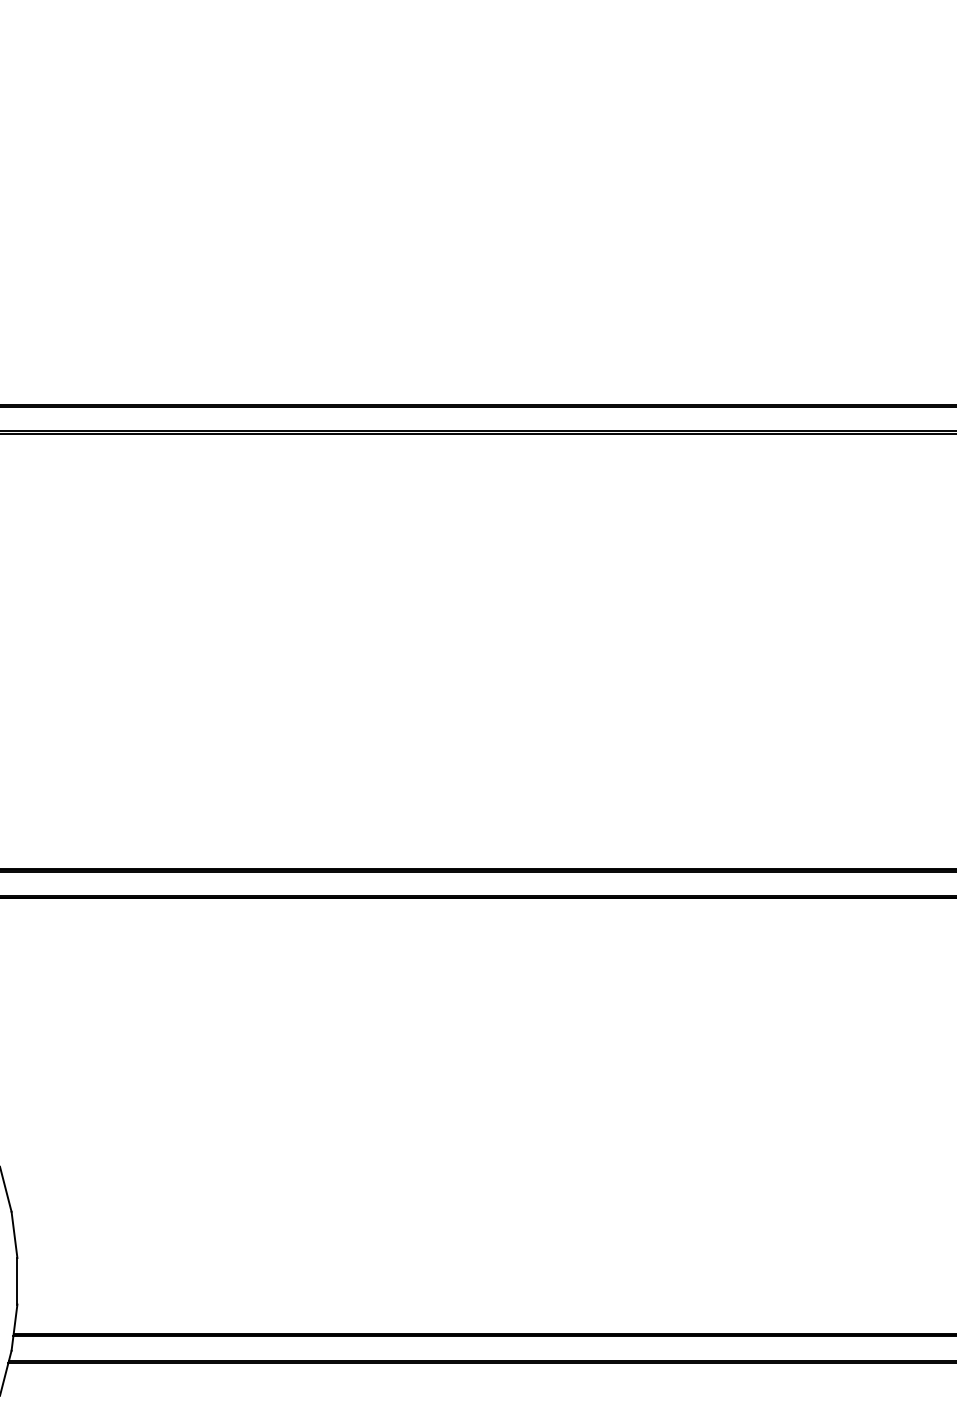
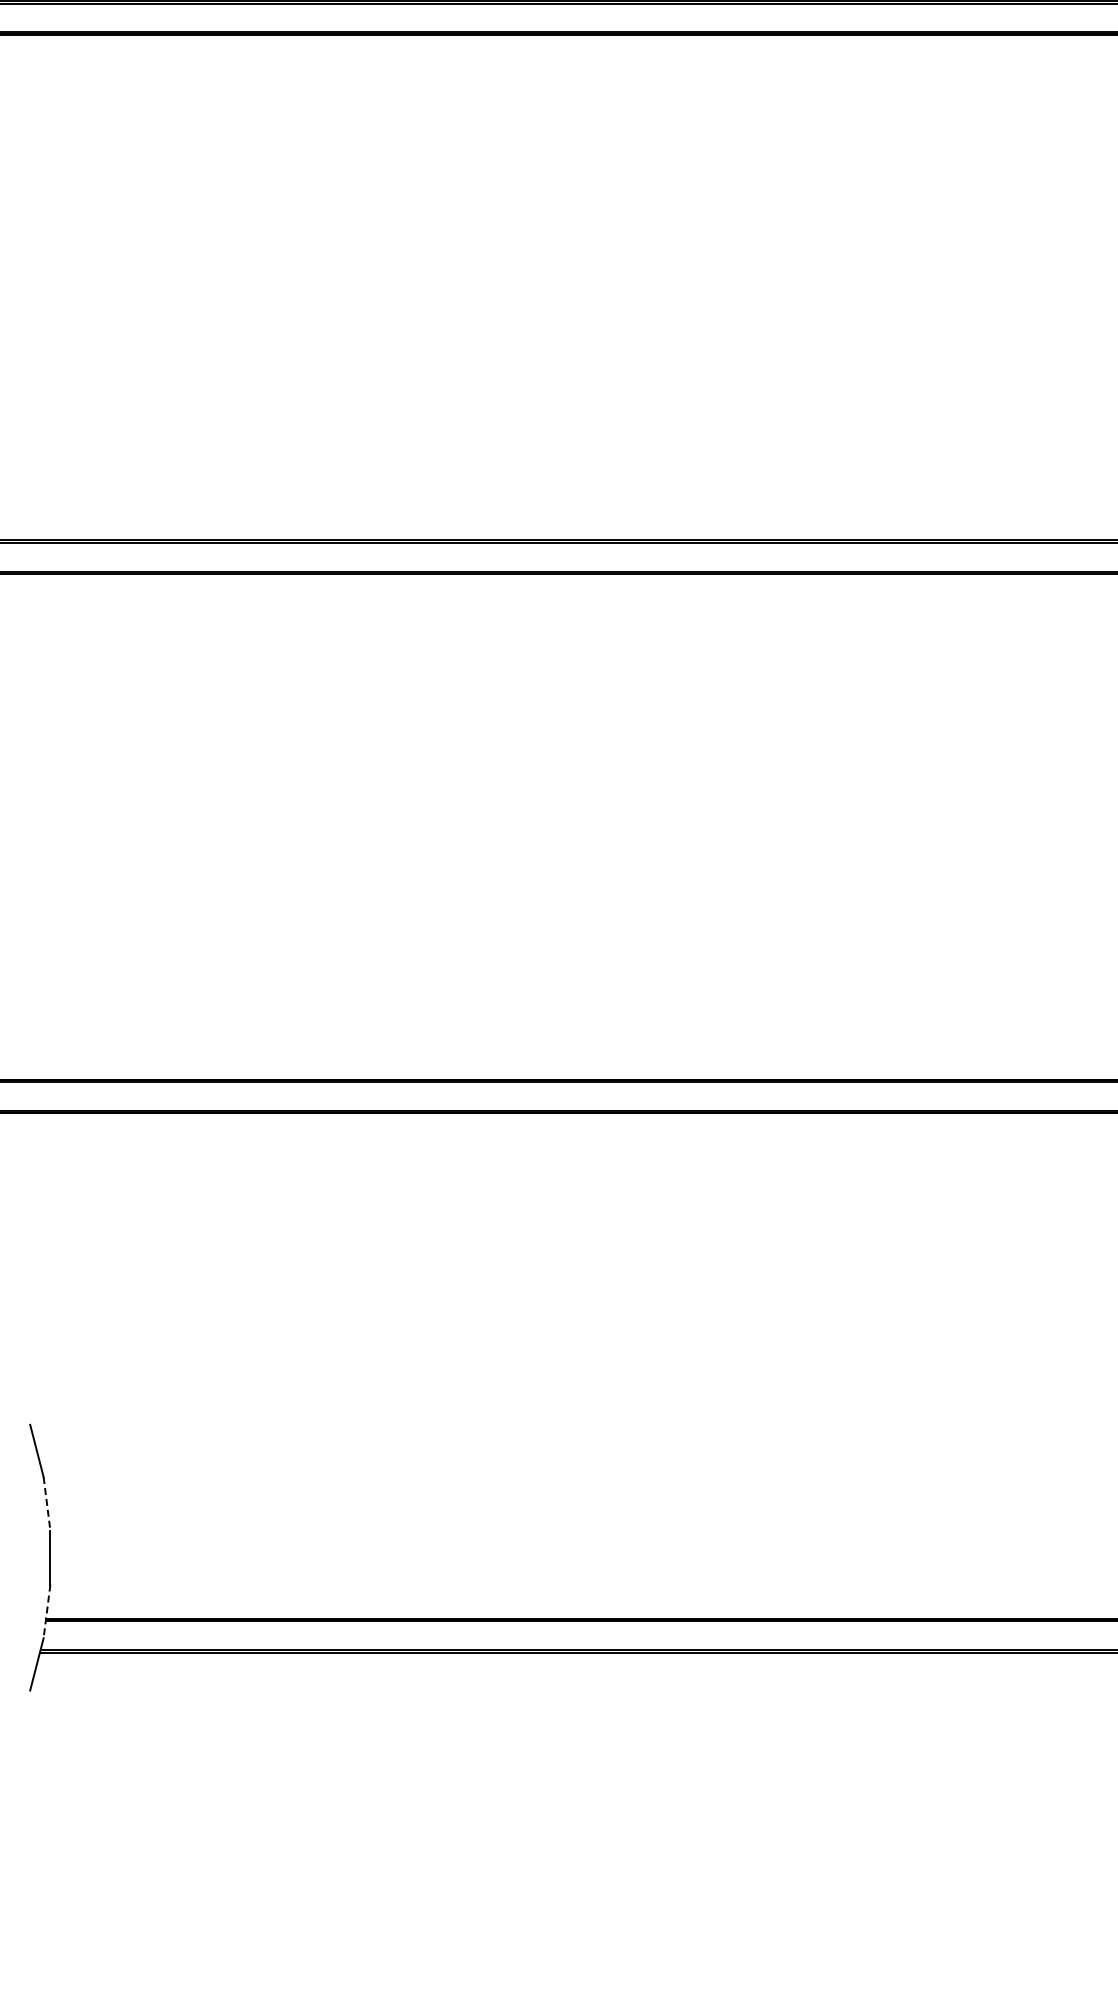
line: (14, 1234) -> (47, 1503), solid -> dashed
line: (14, 1327) -> (47, 1611), solid -> dashed

